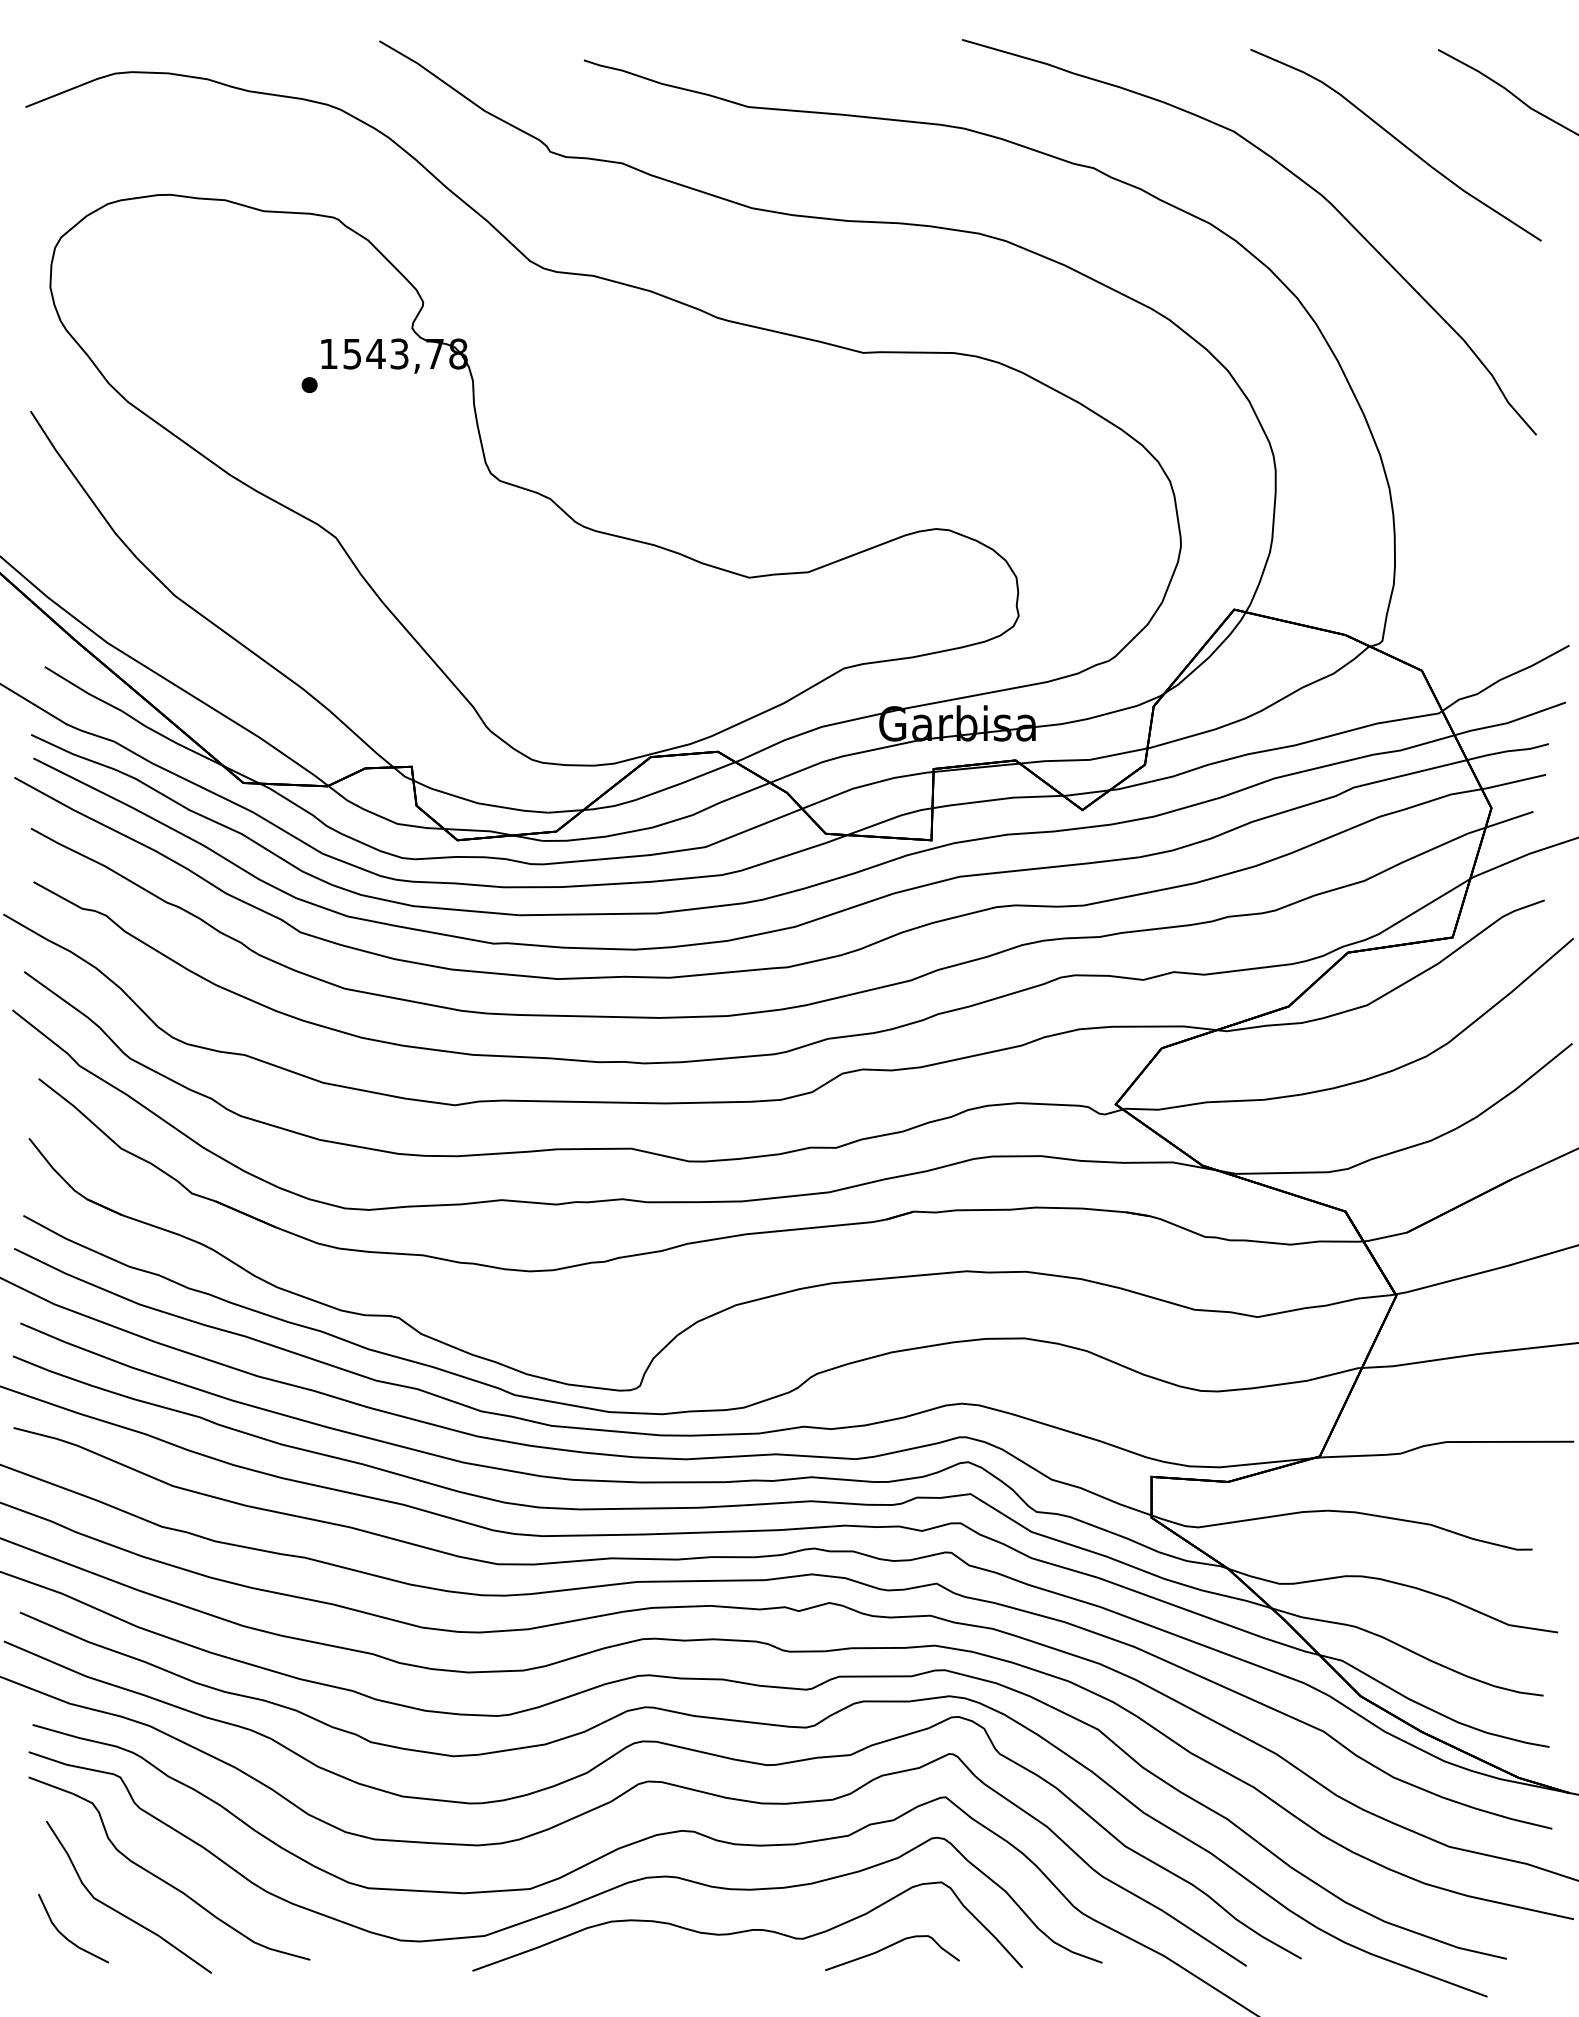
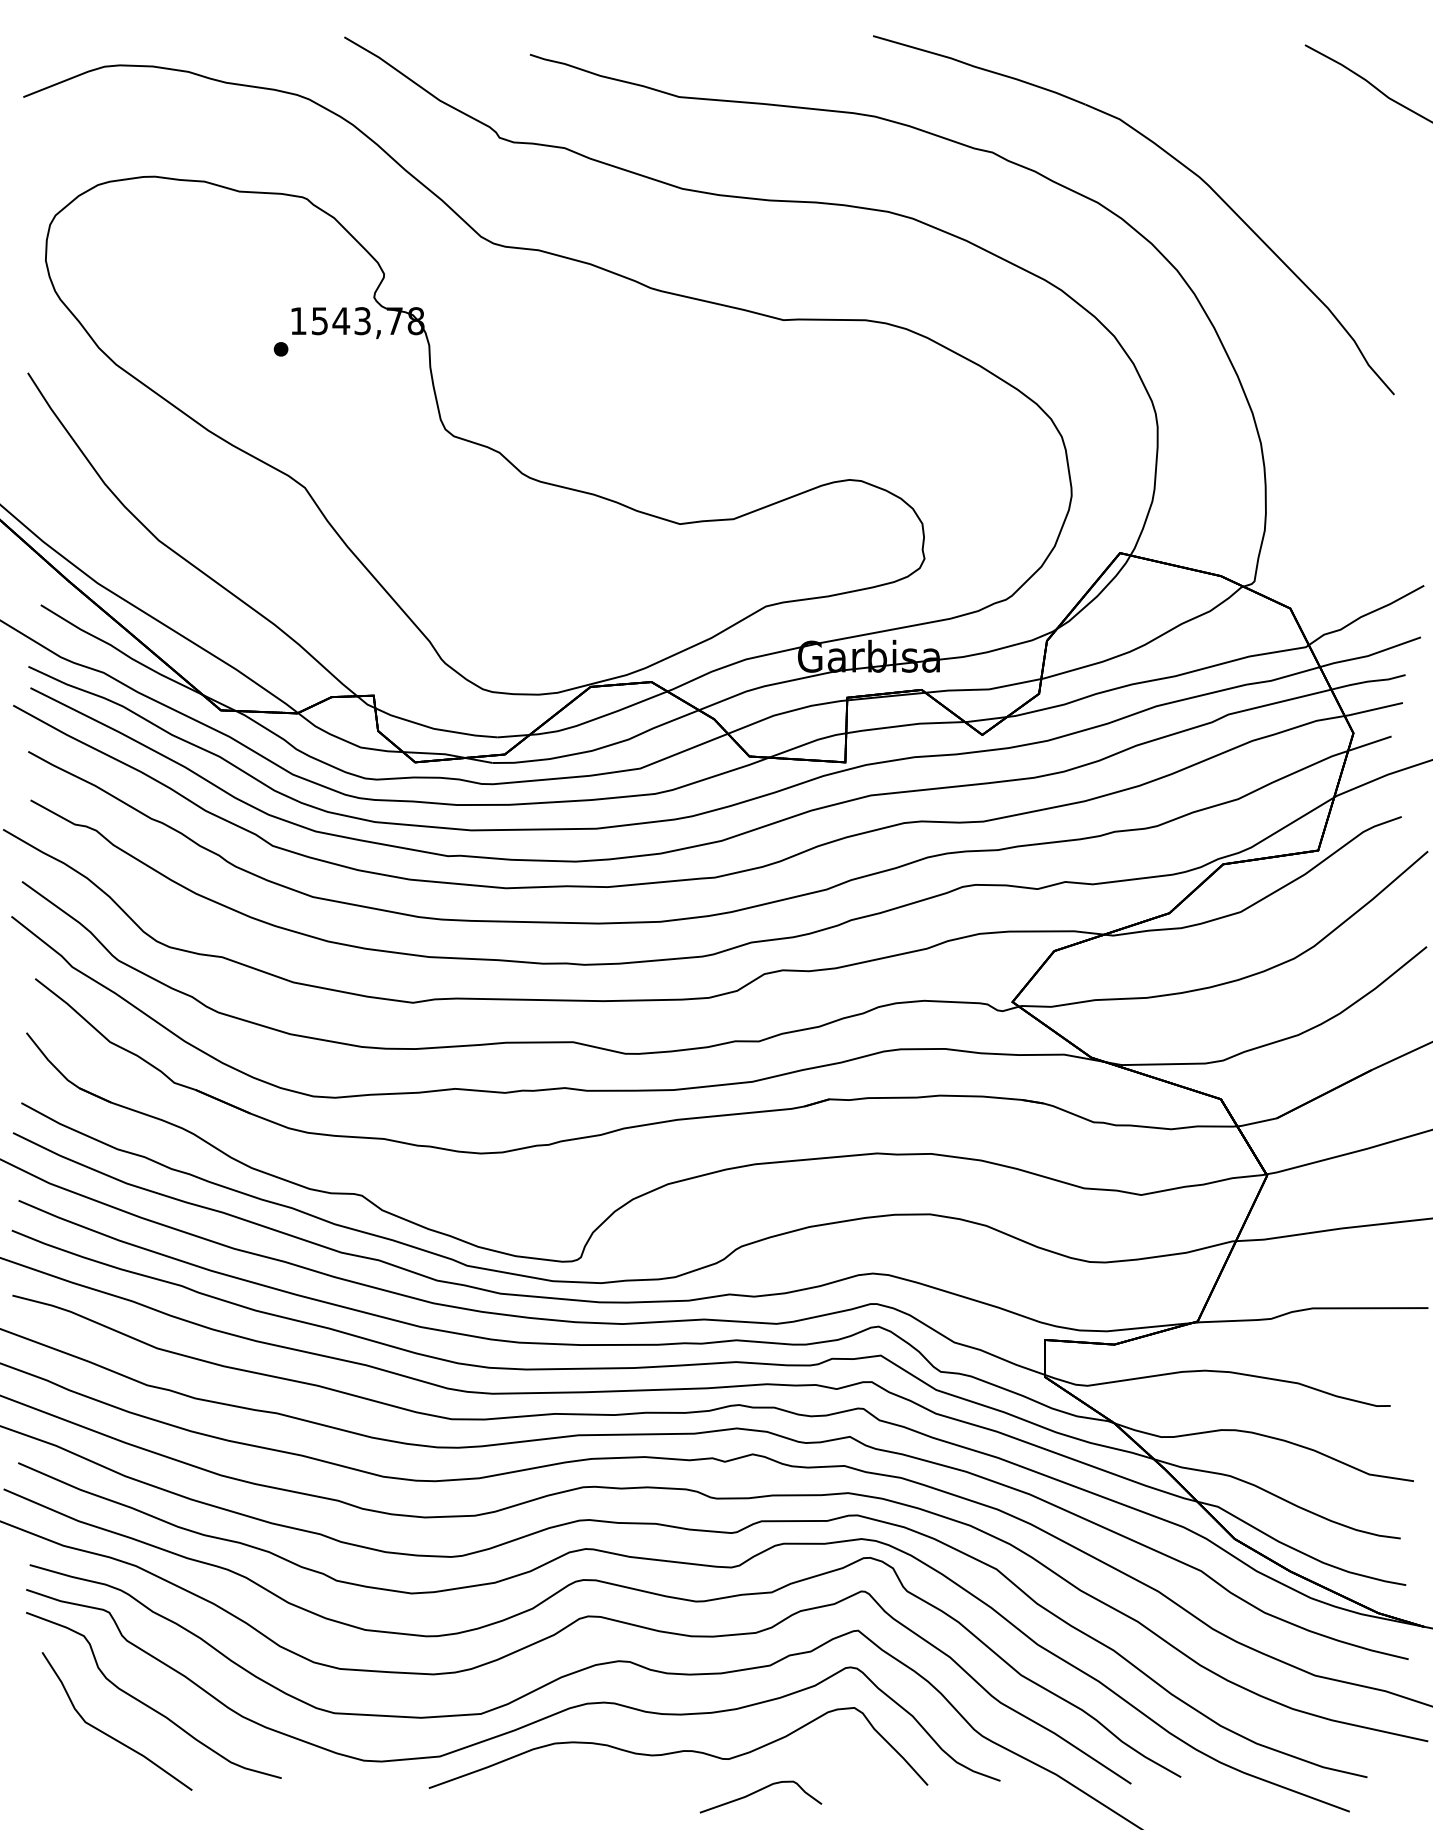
curve: (1397, 141) -> (1268, 128), removed
curve: (65, 1935) -> (59, 1756), removed
curve: (888, 1948) -> (757, 1792), moved

